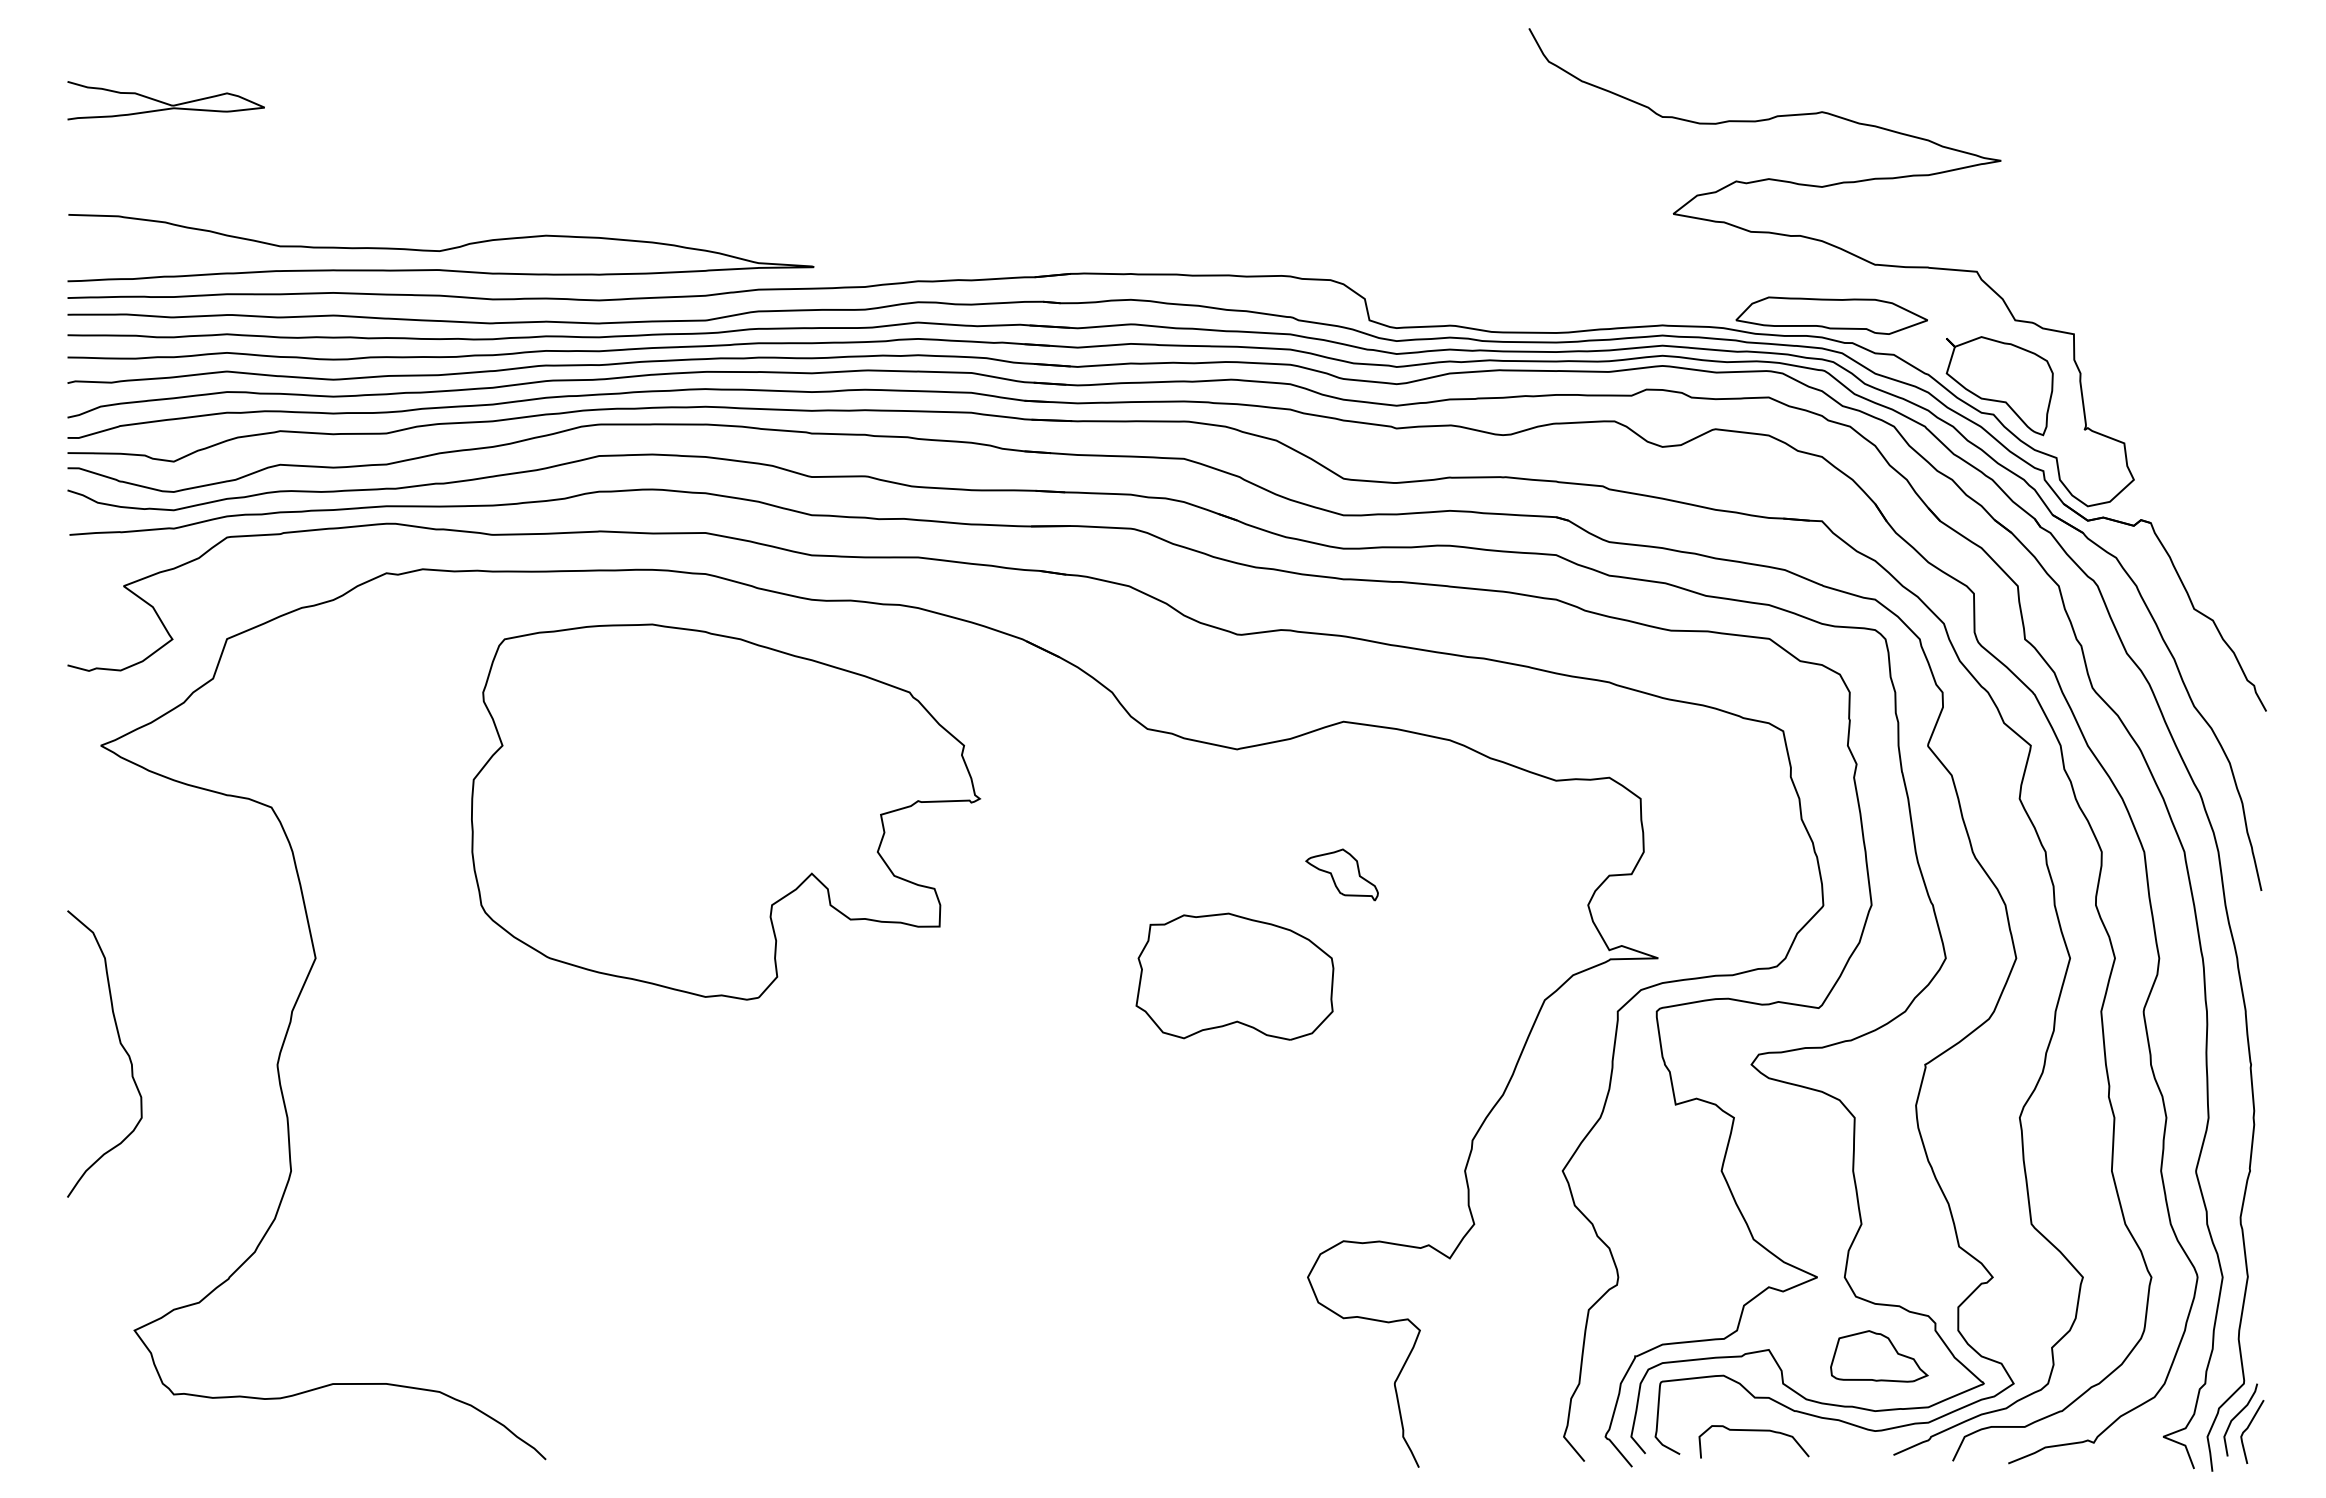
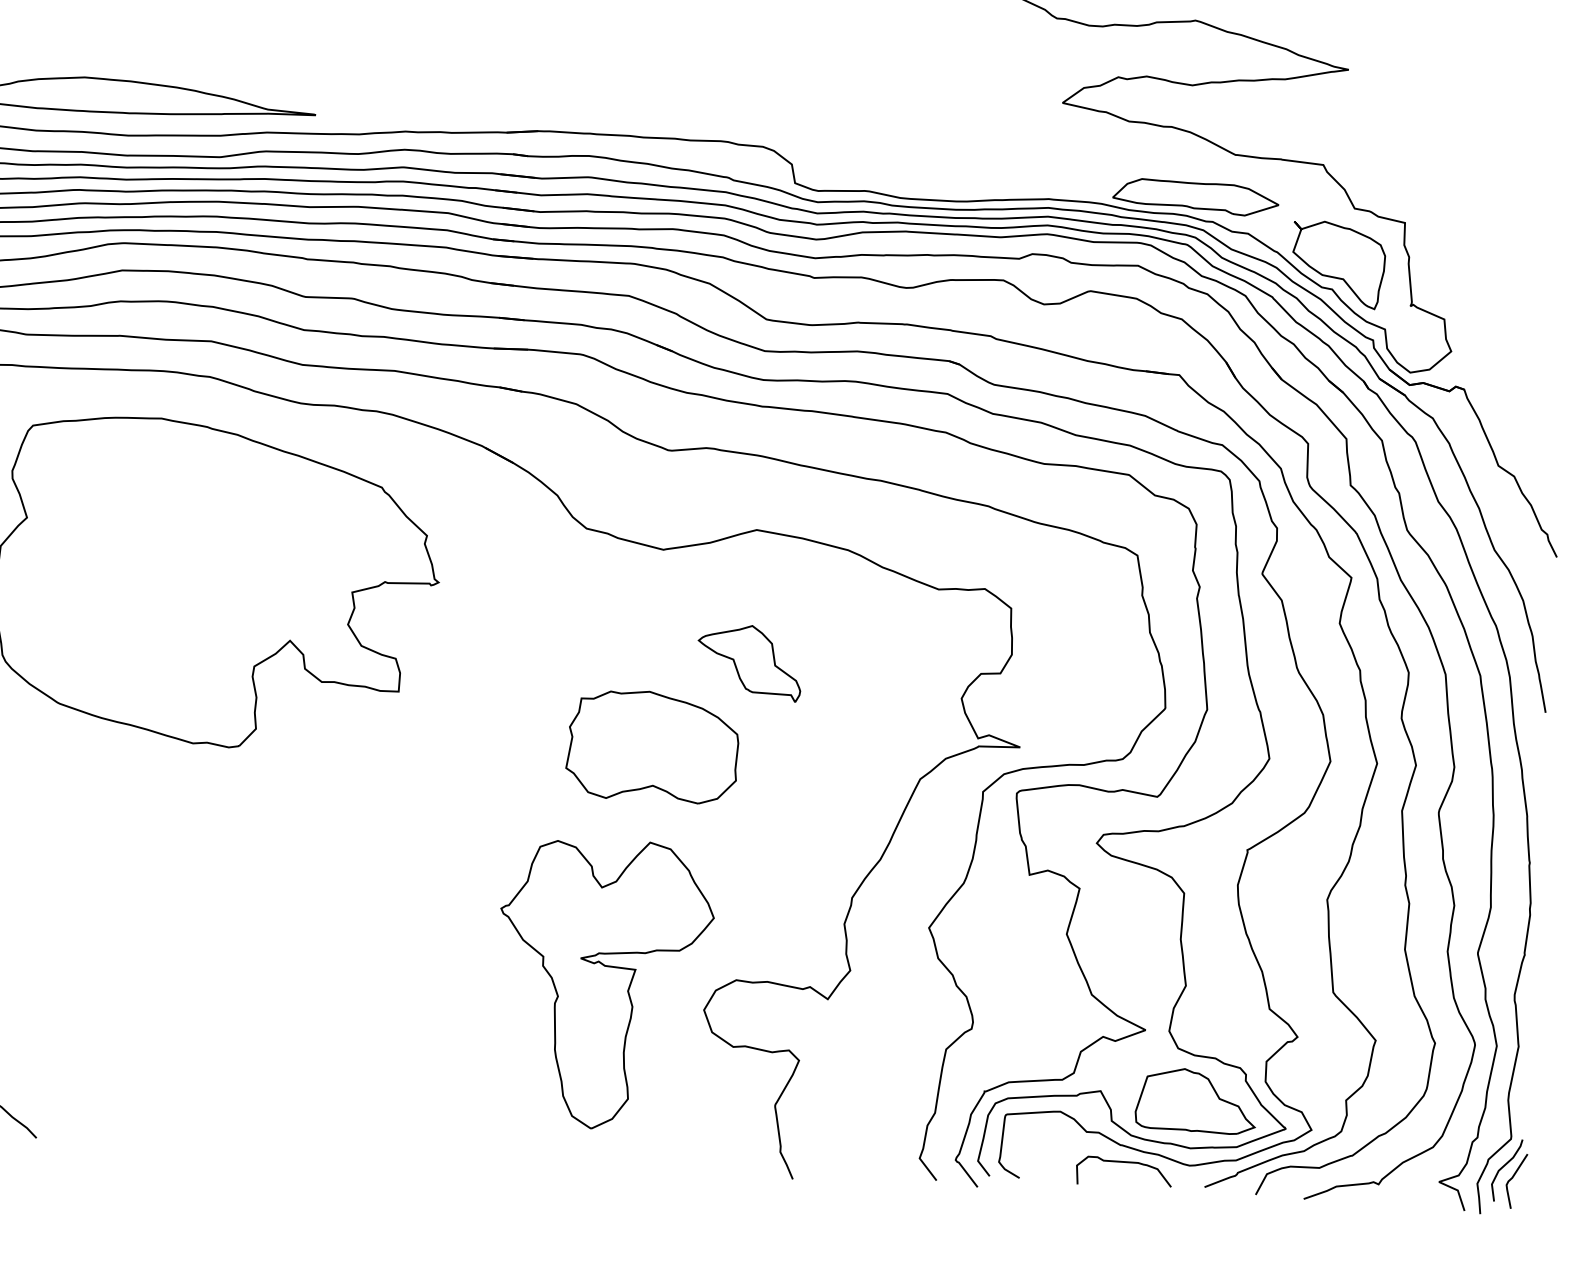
part: (1341, 874) -> (749, 662), size x1.67
part: (1191, 1253) -> (604, 984), added
part: (1879, 1356) -> (1196, 1101), size x1.43
curve: (1753, 1431) -> (1124, 1163), moved

